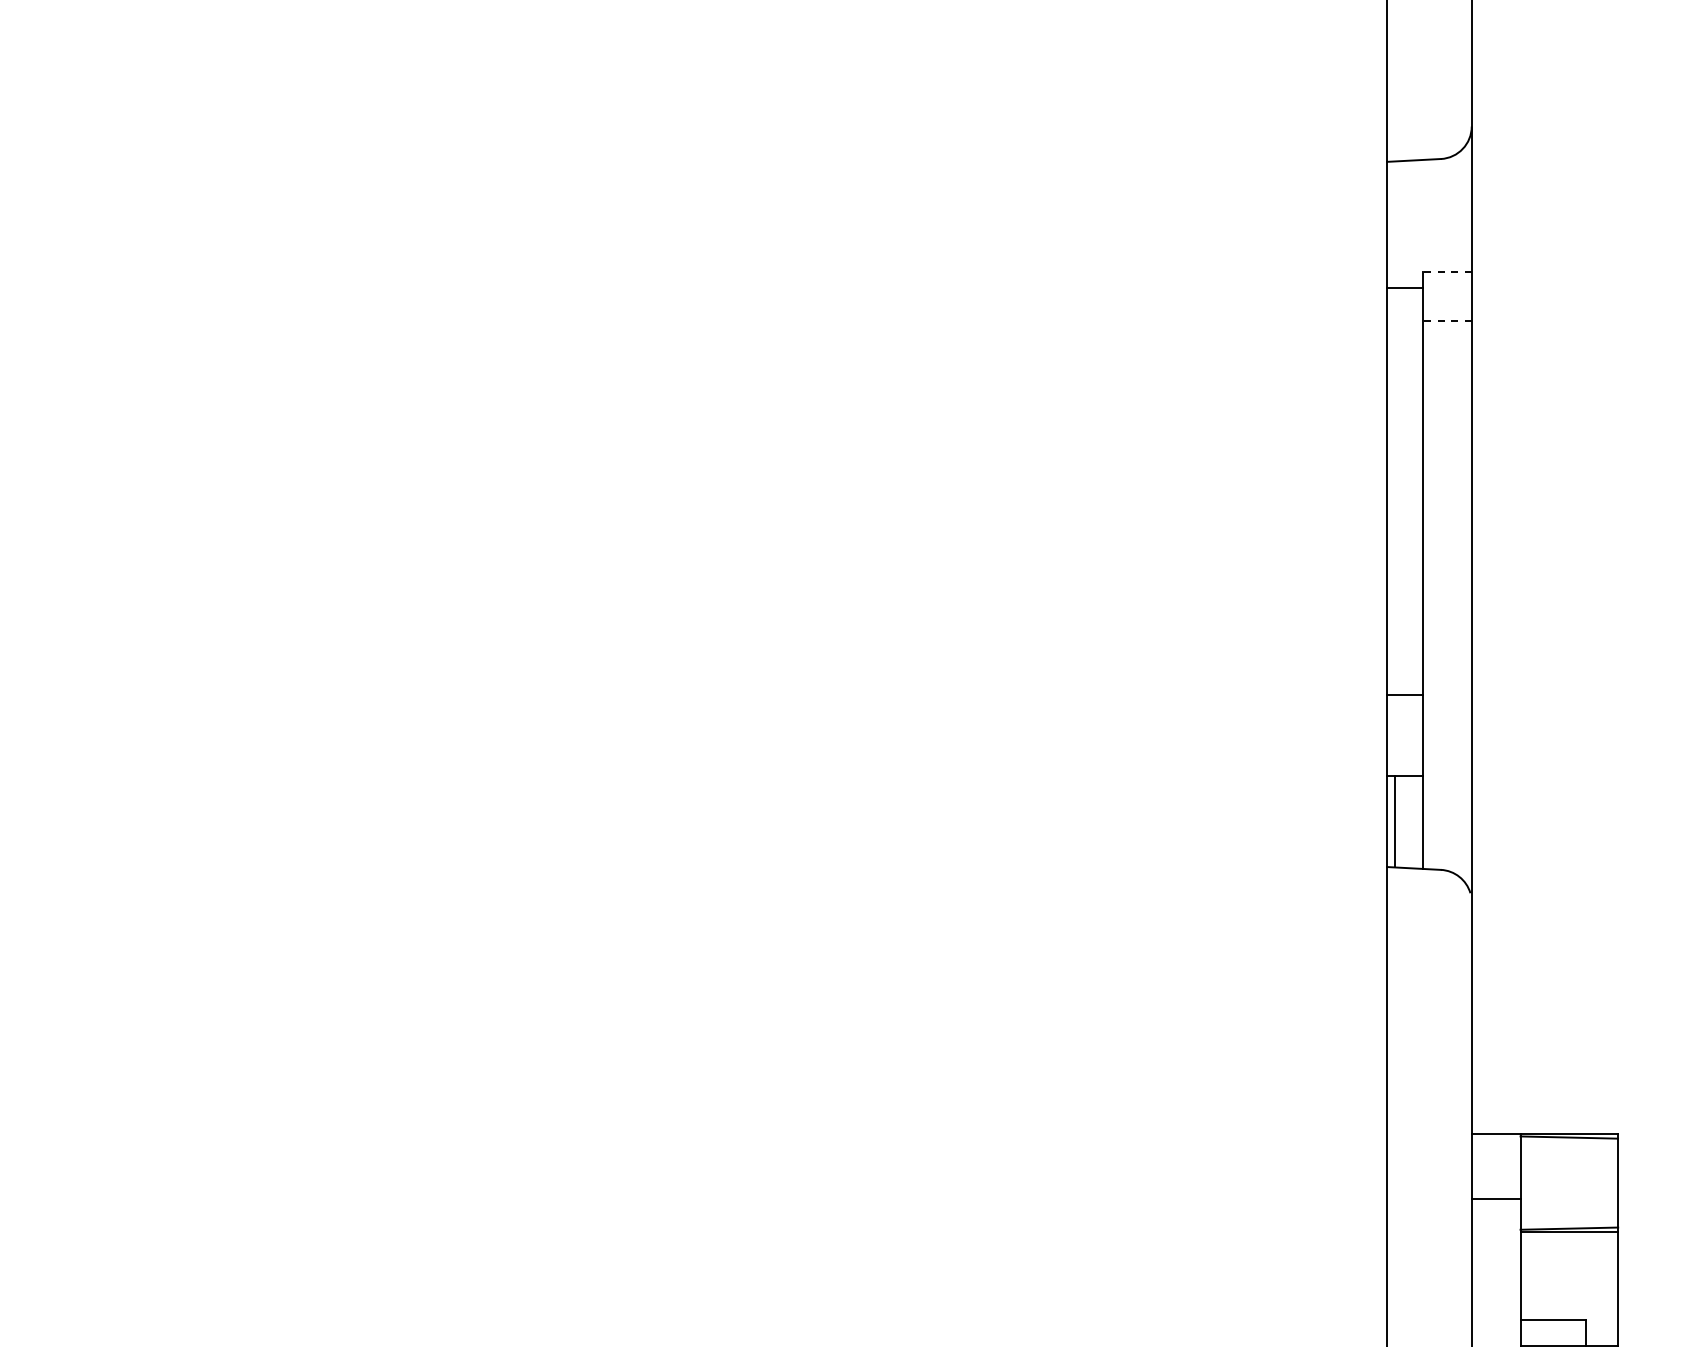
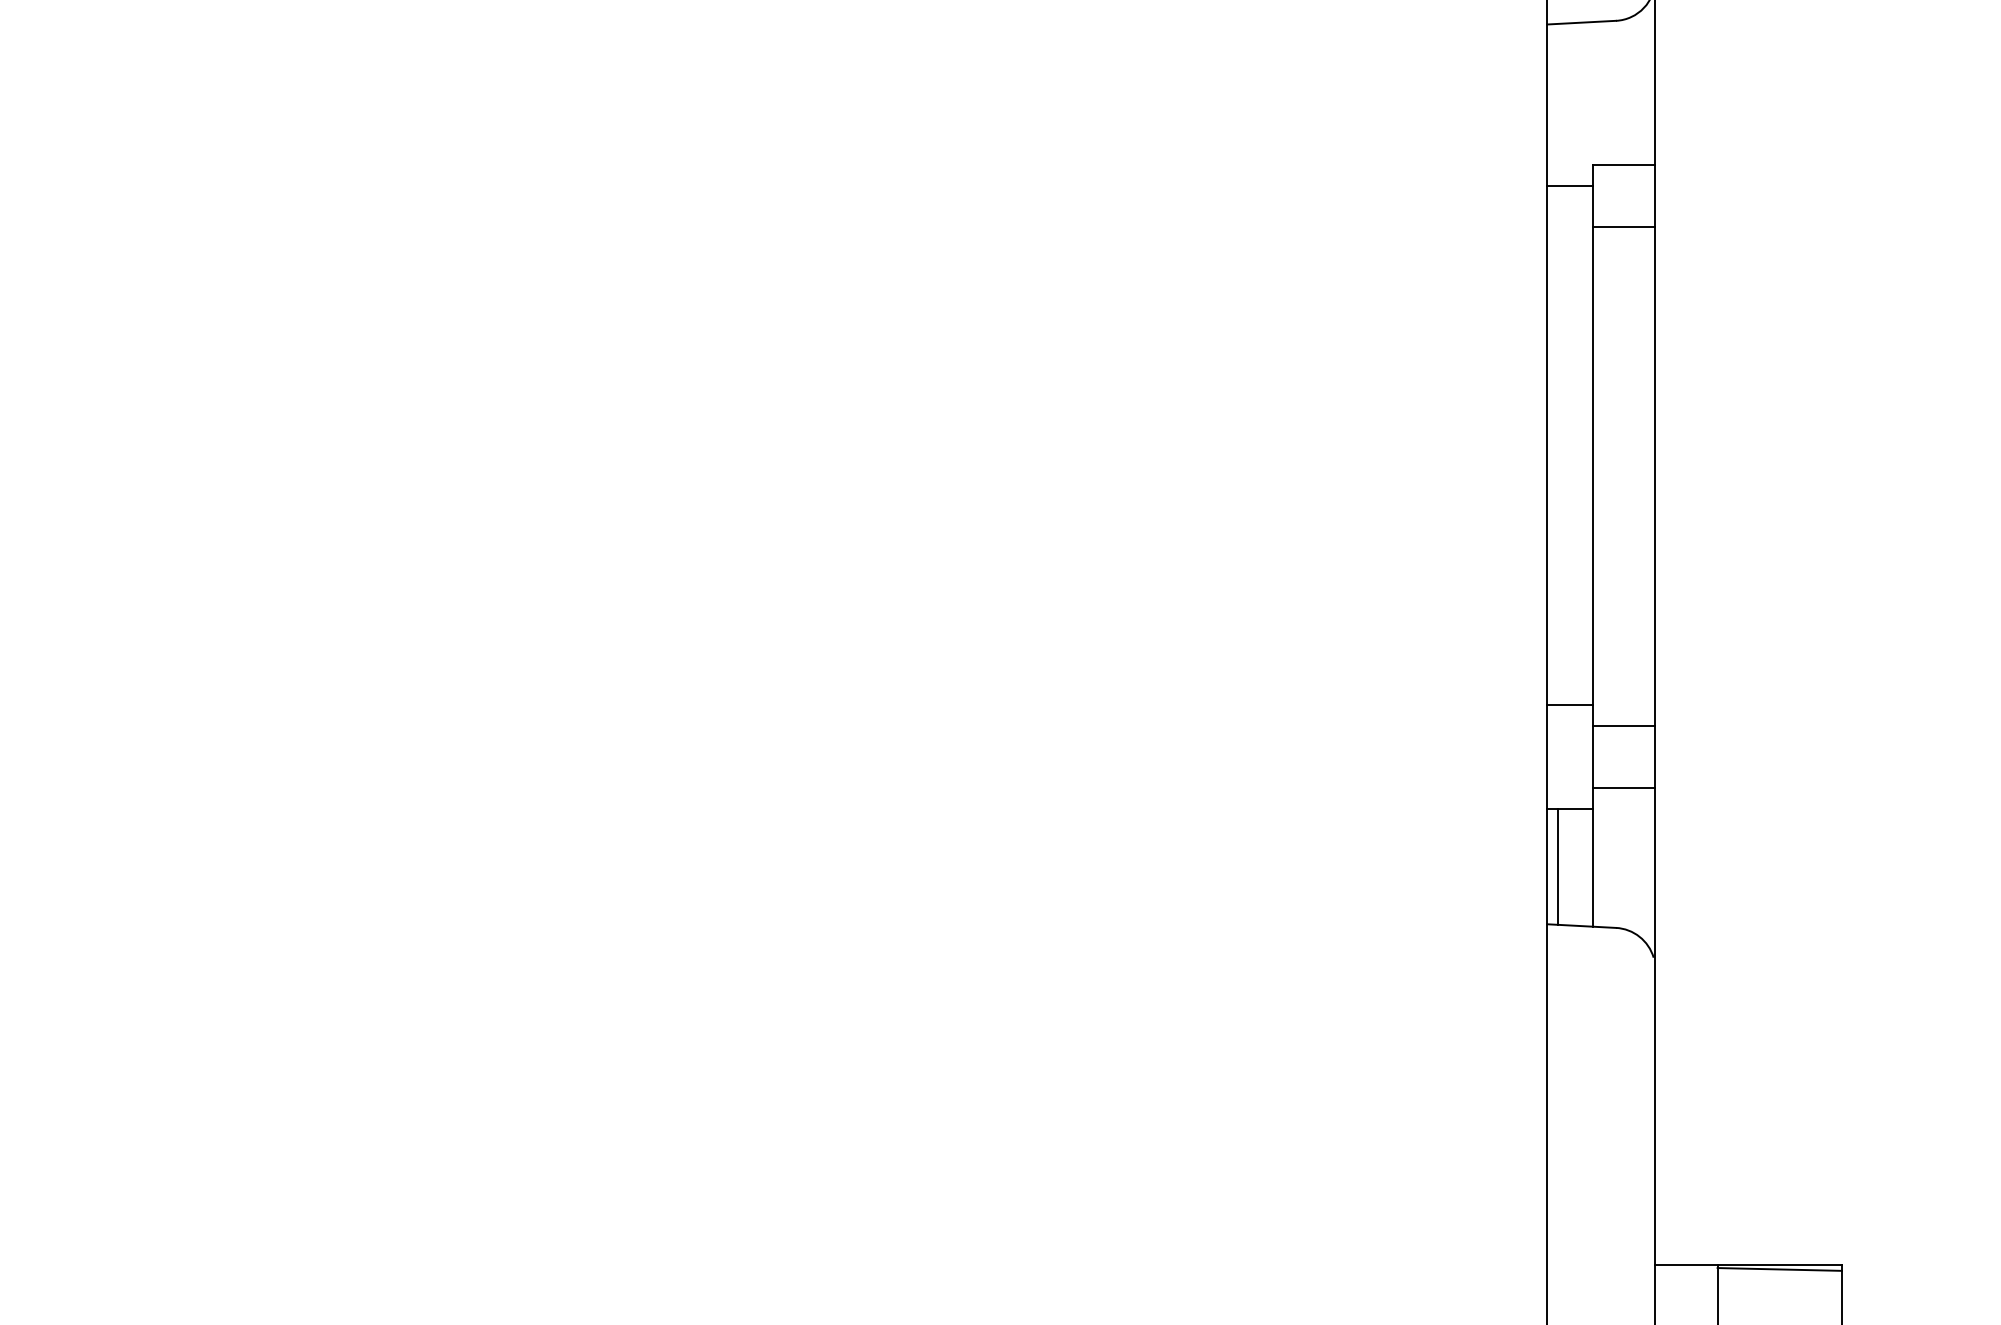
line: (1446, 272) -> (1623, 165), dashed -> solid
line: (1446, 320) -> (1623, 226), dashed -> solid
line: (1446, 711) -> (1623, 725), added
line: (1446, 760) -> (1623, 788), added

